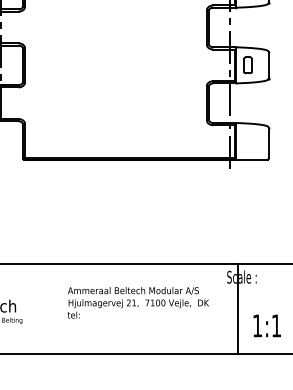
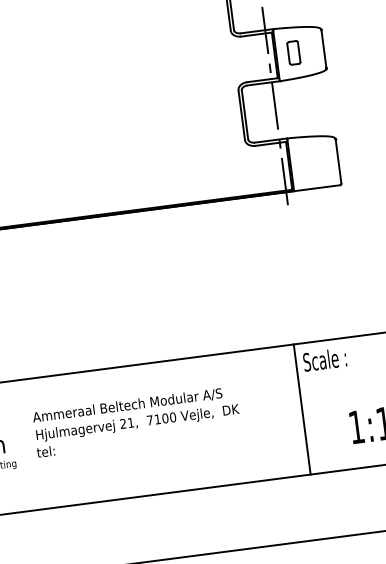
text: (137, 302) -> (135, 421), moved
line: (238, 308) -> (302, 408), moved

